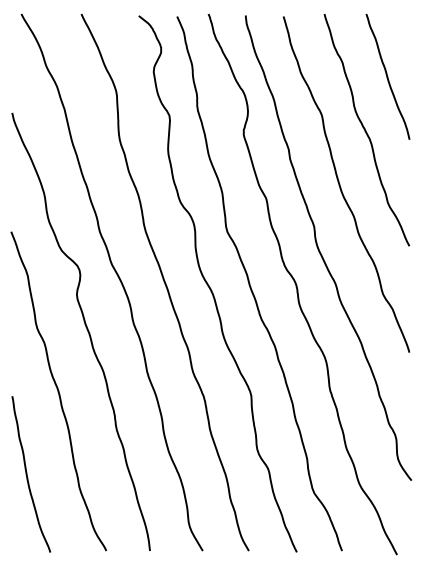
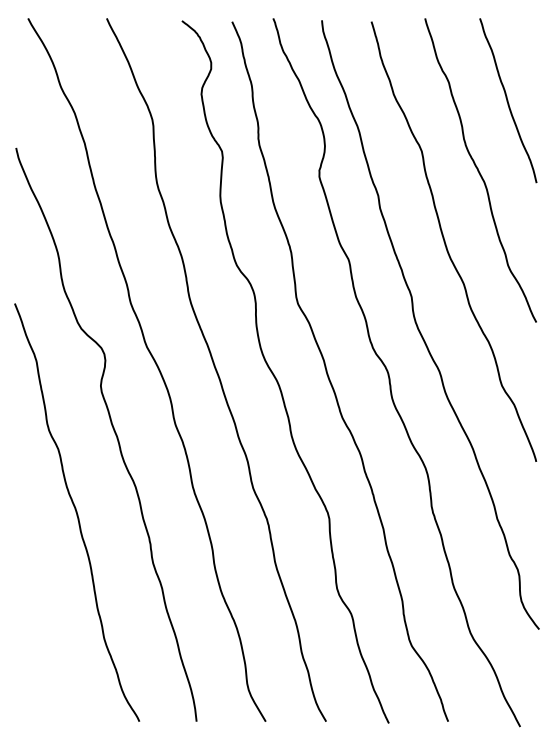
curve: (27, 474) -> (36, 621), removed

